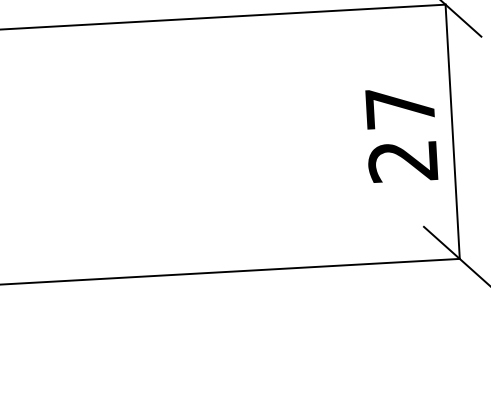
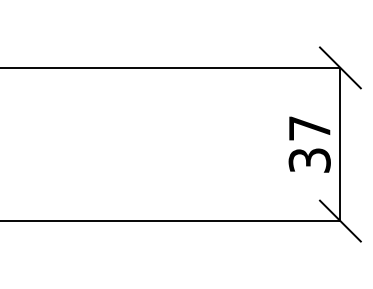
text: (402, 161) -> (309, 160), 27 -> 37

